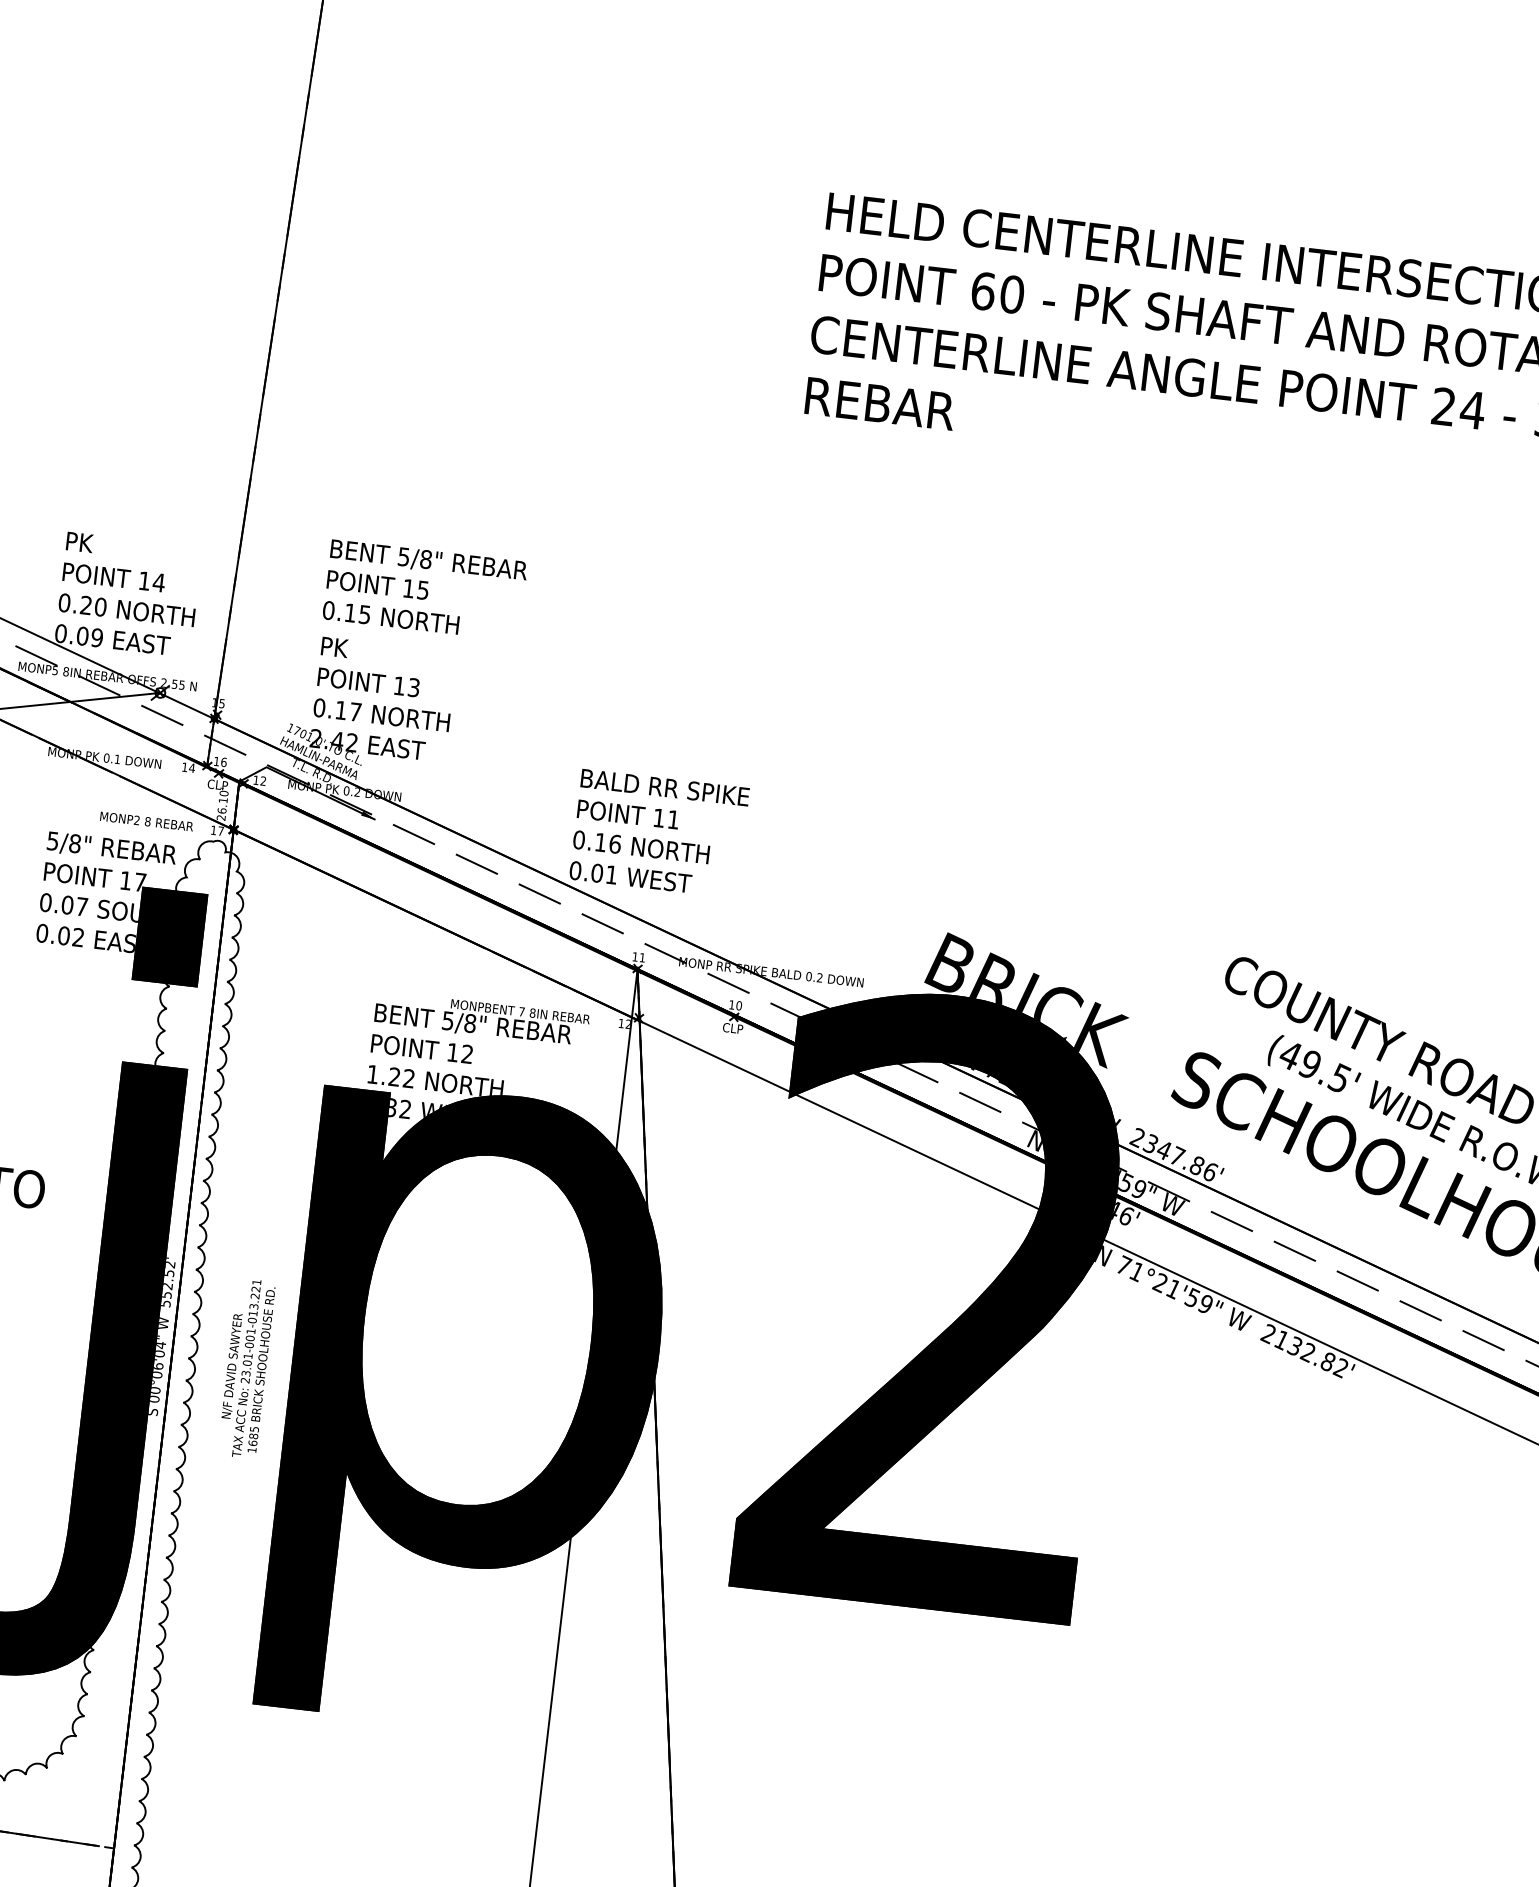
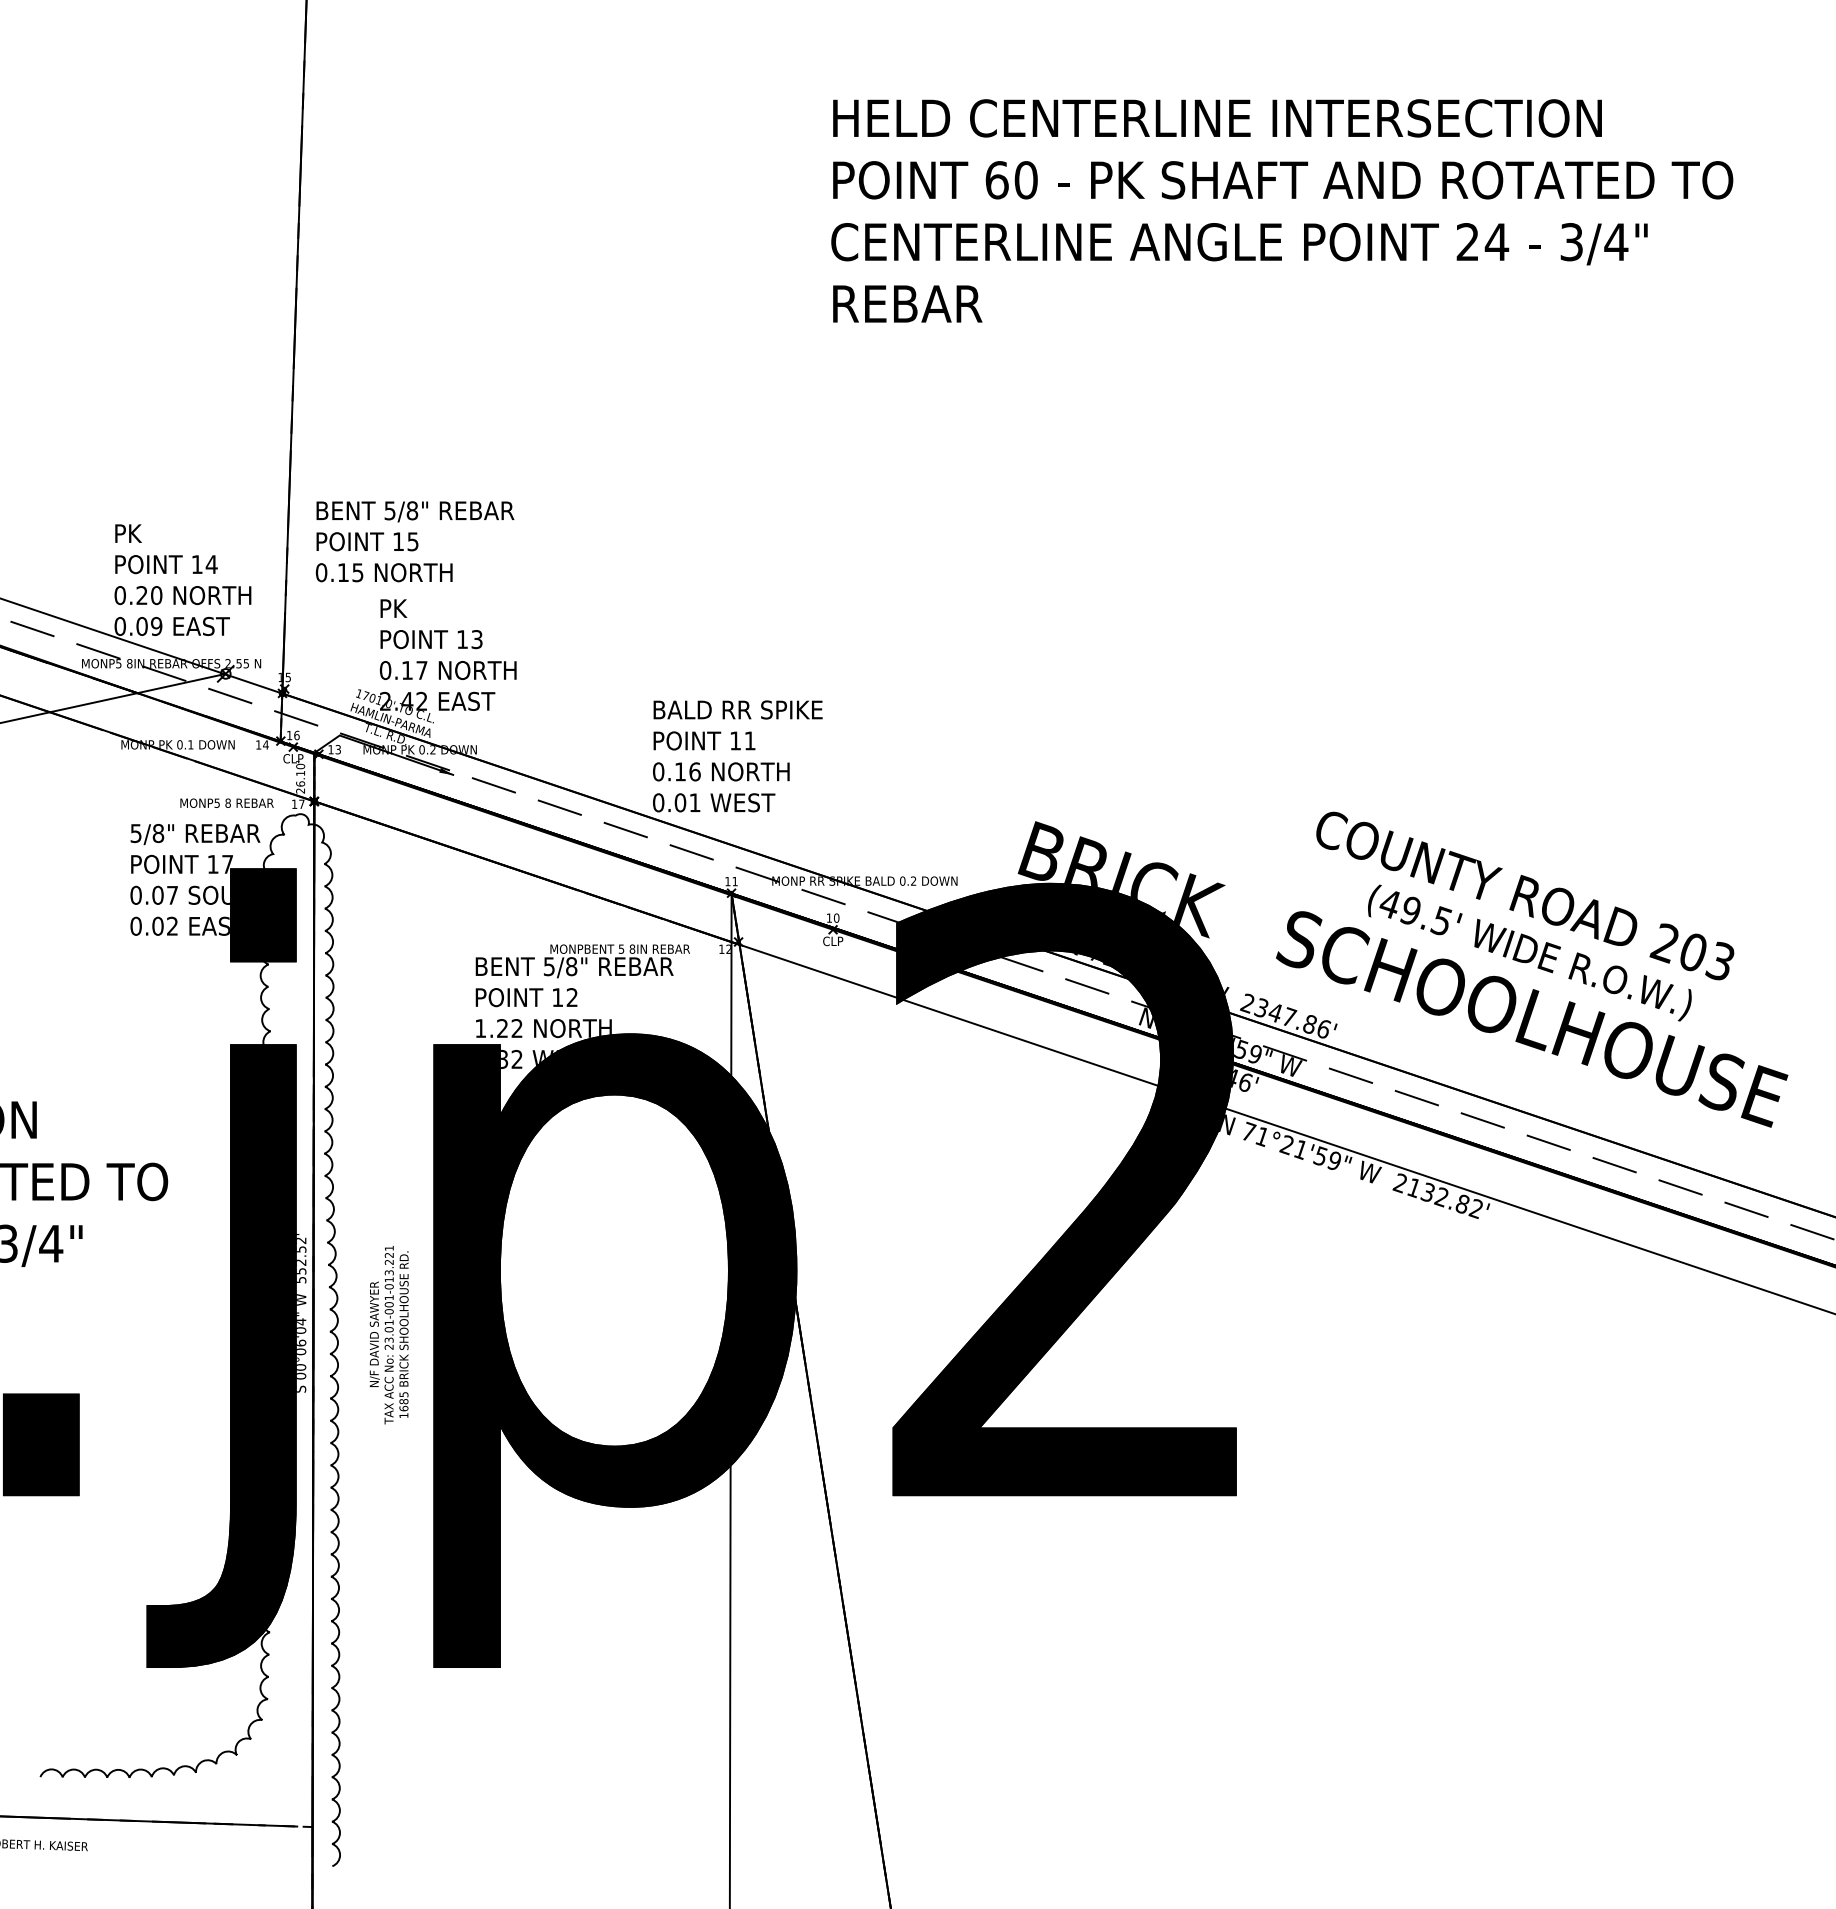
text: (424, 590) -> (414, 541), moved
text: (262, 780) -> (337, 749), 12 -> 13
text: (136, 819) -> (216, 802), MONP2 -> MONP5
text: (521, 1011) -> (621, 948), 7 -> 5

